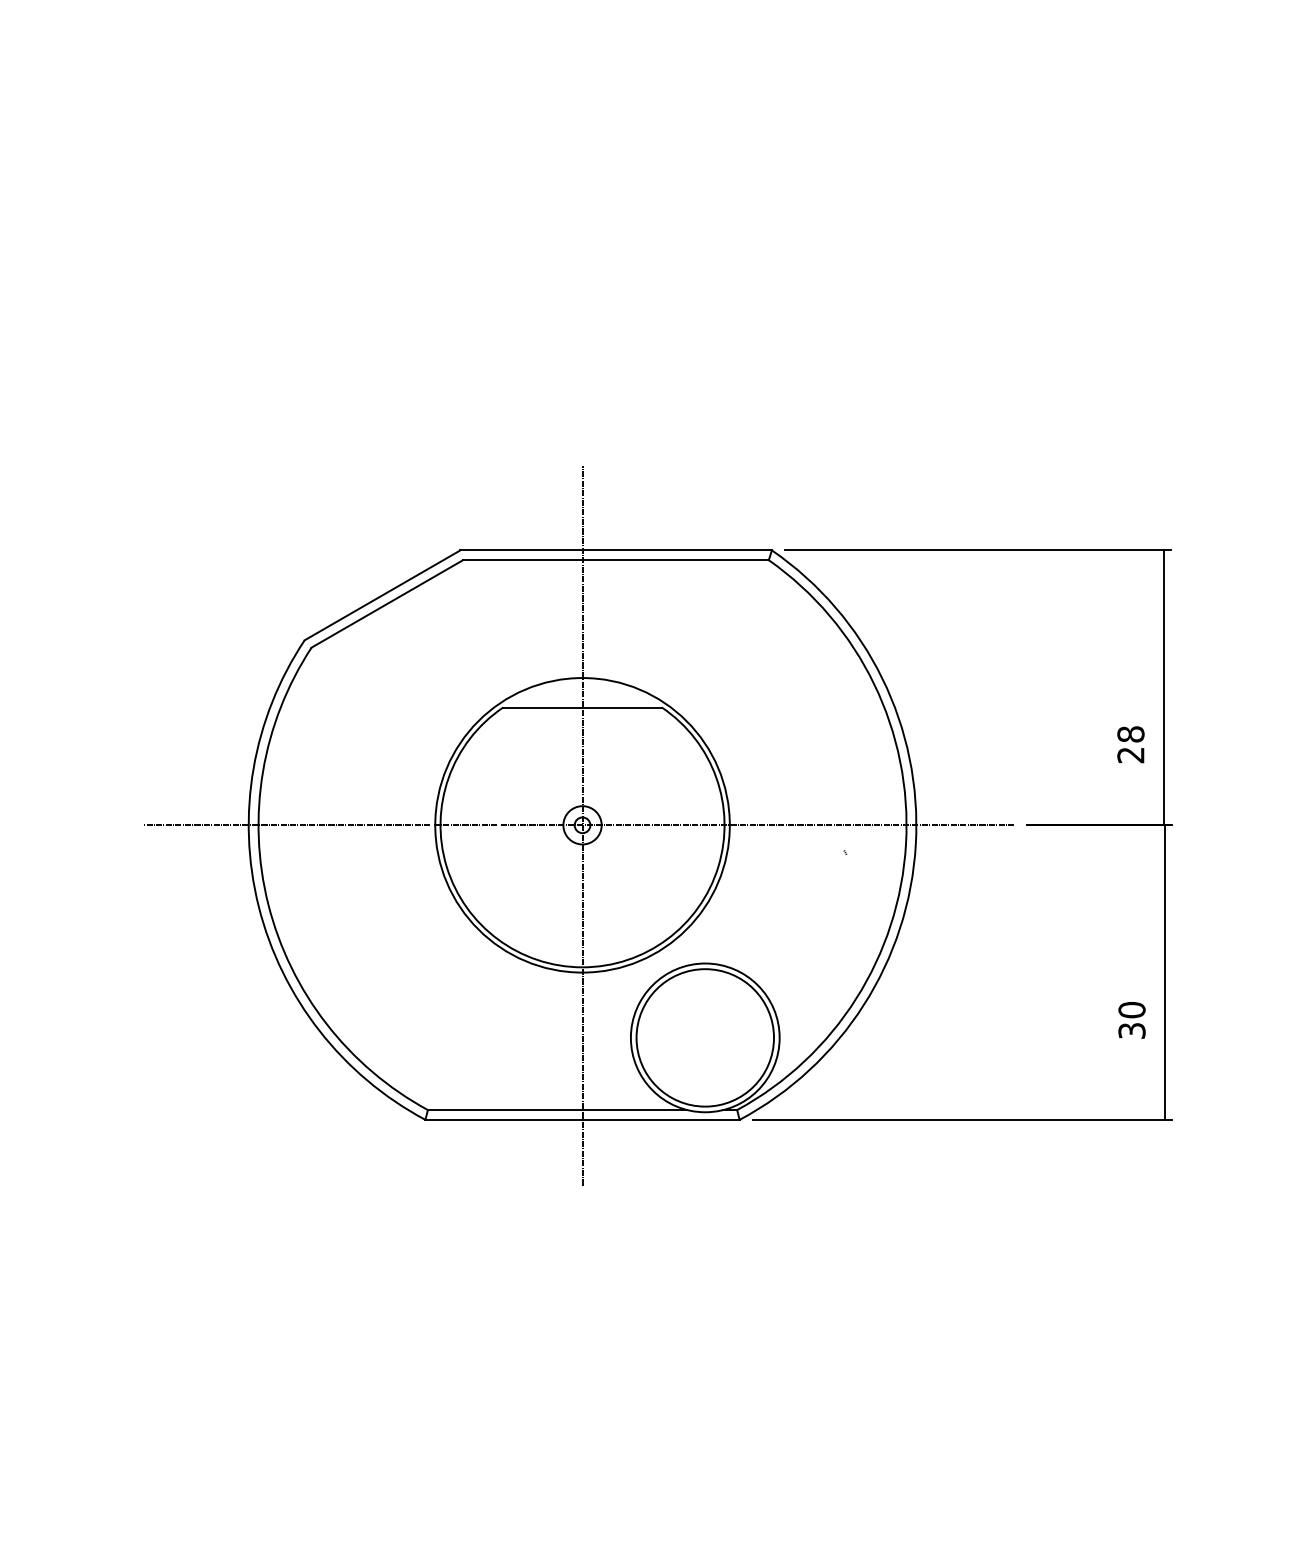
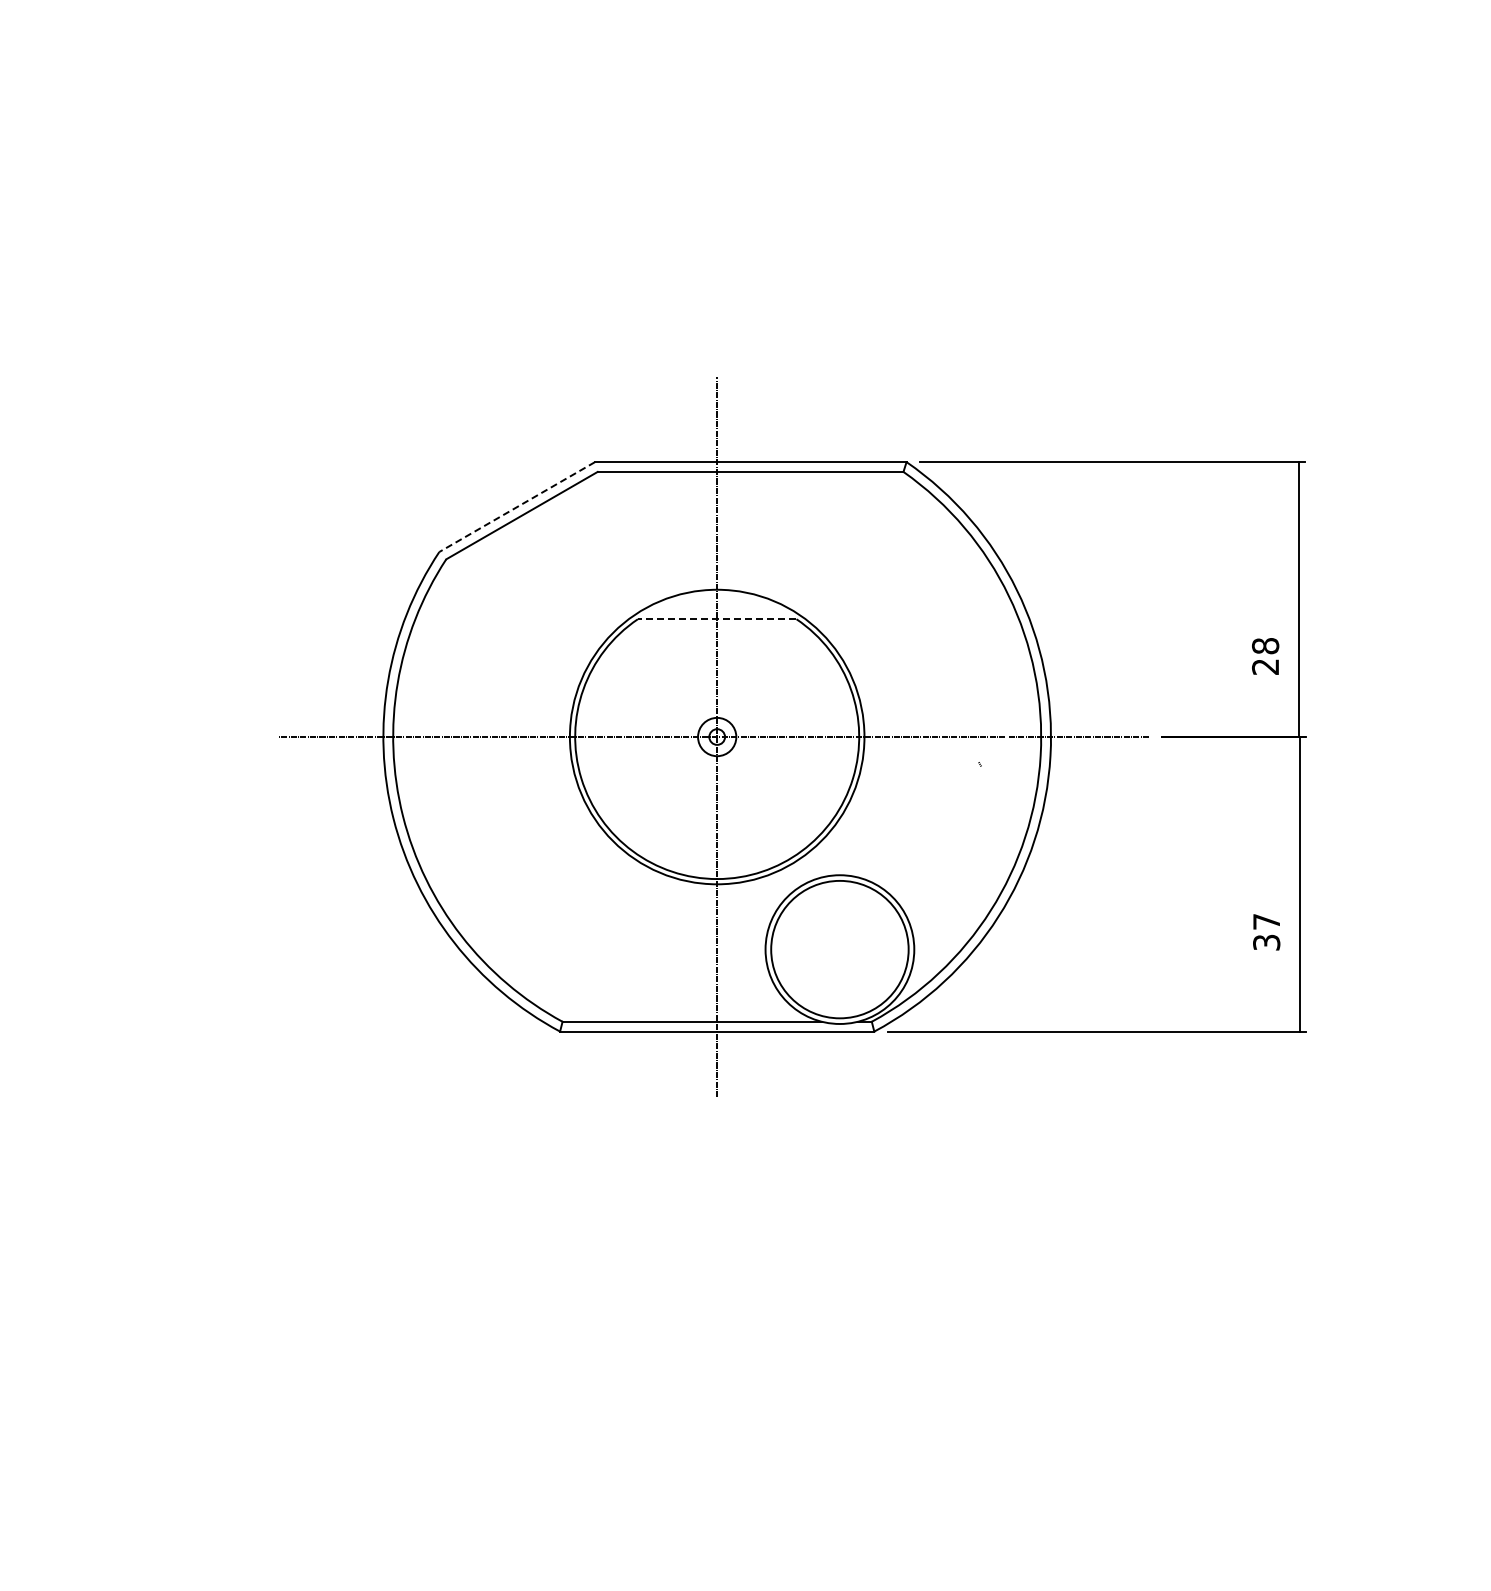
line: (382, 595) -> (517, 507), solid -> dashed
line: (581, 707) -> (716, 619), solid -> dashed
text: (1131, 1009) -> (1266, 921), 30 -> 37

